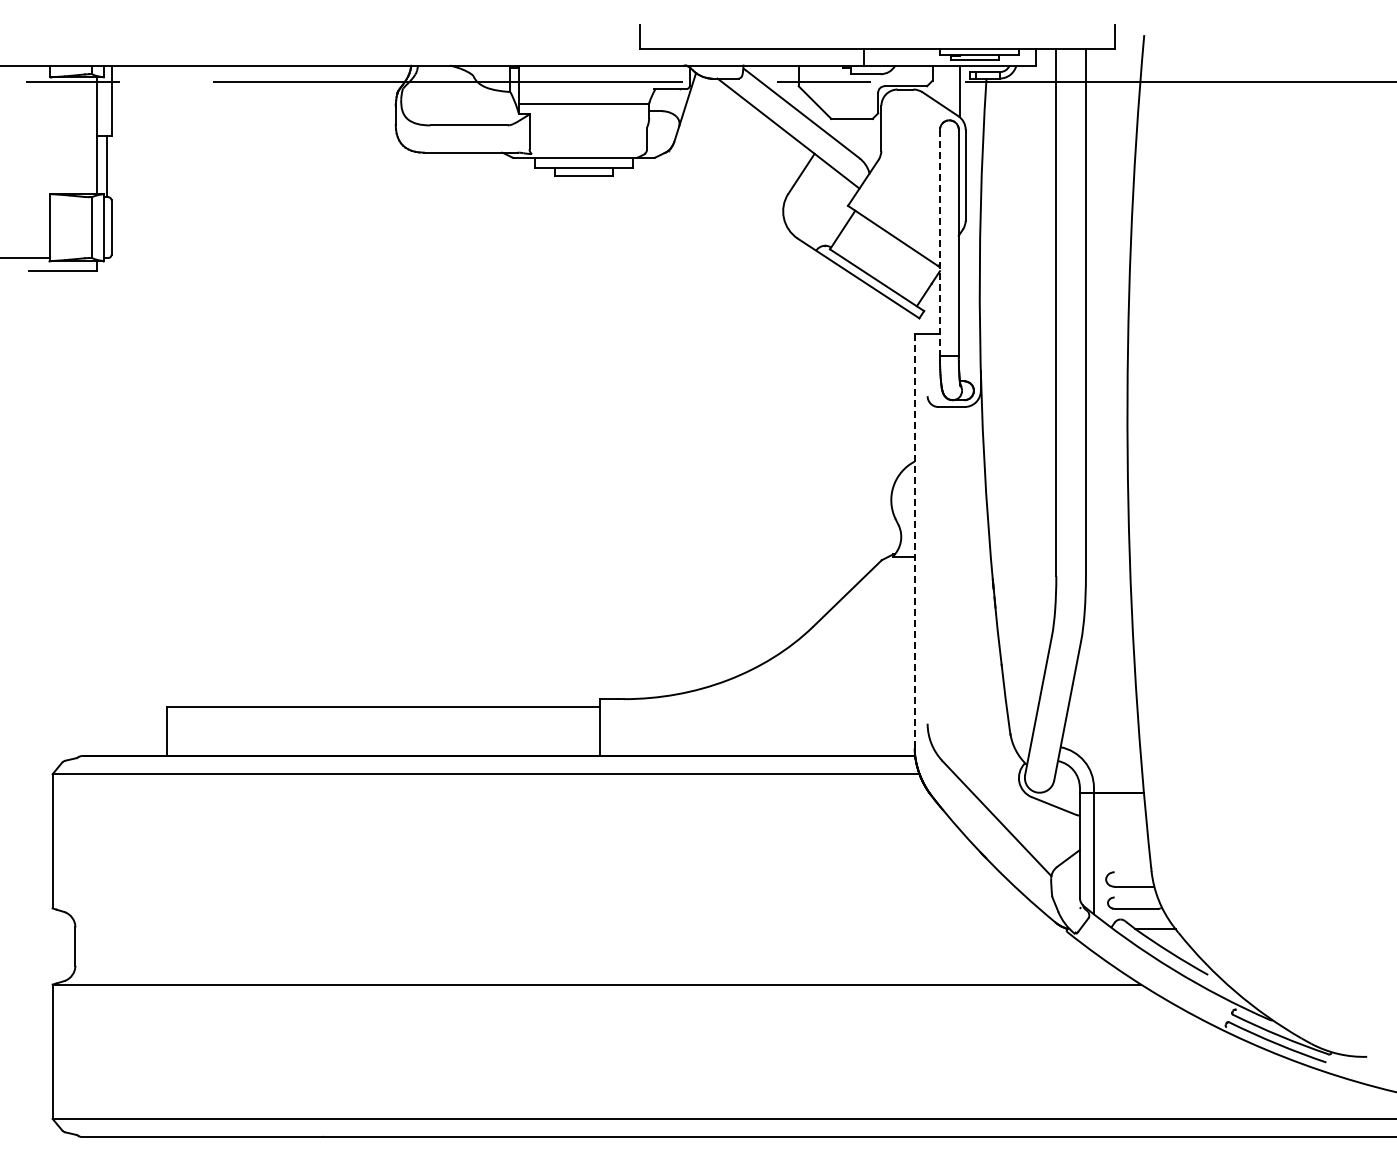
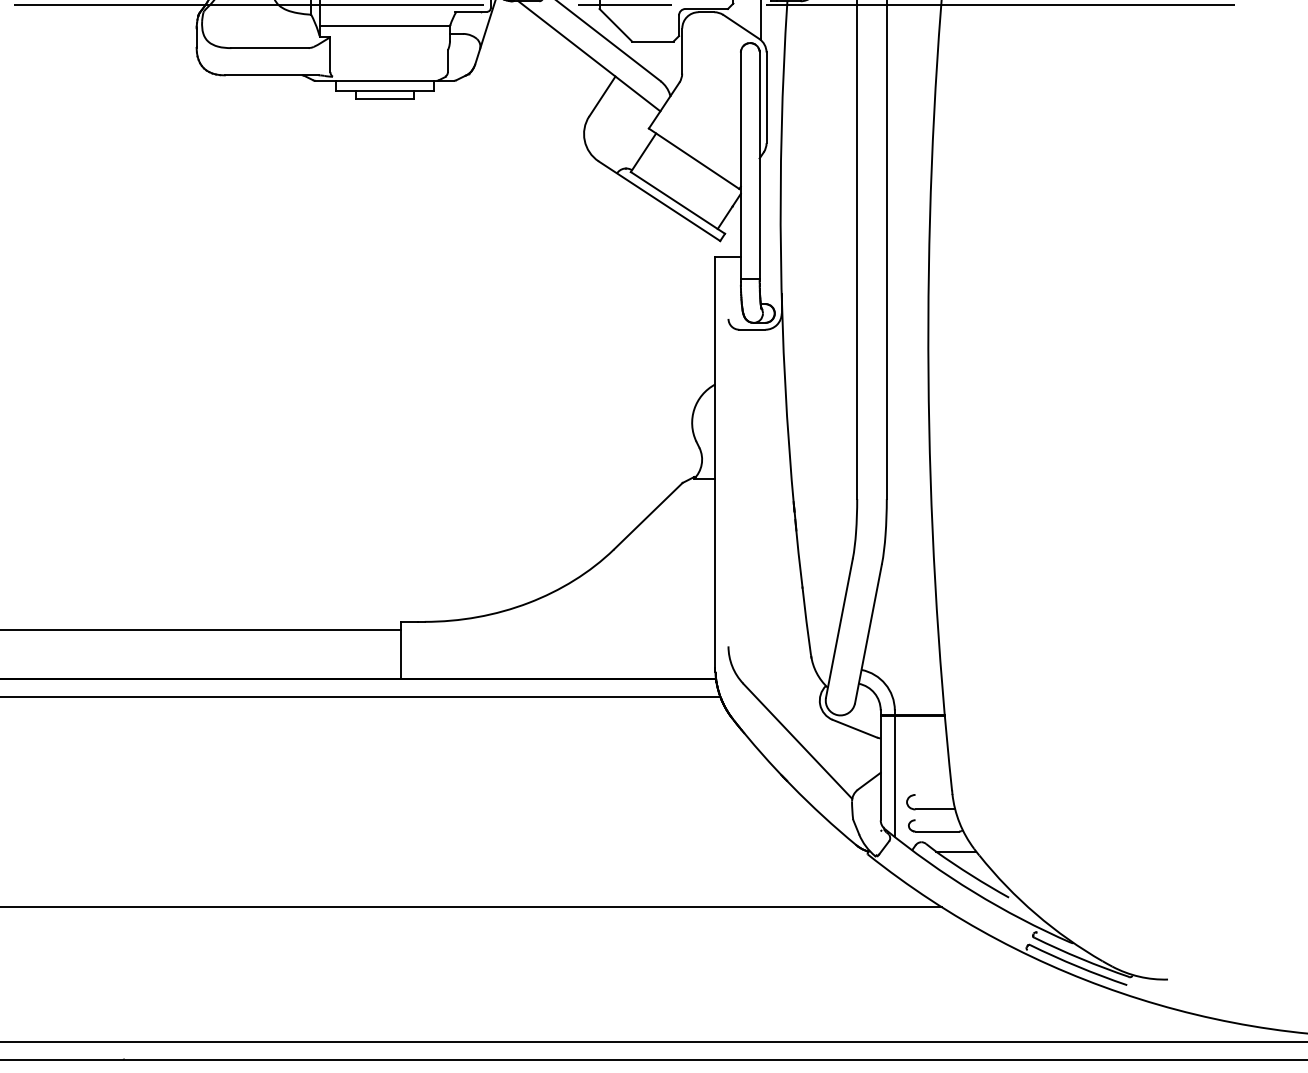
line: (939, 243) -> (740, 166), dashed -> solid
line: (914, 540) -> (715, 463), dashed -> solid

